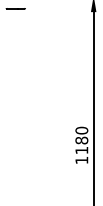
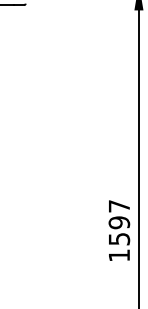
text: (81, 140) -> (118, 222), 1180 -> 1597

